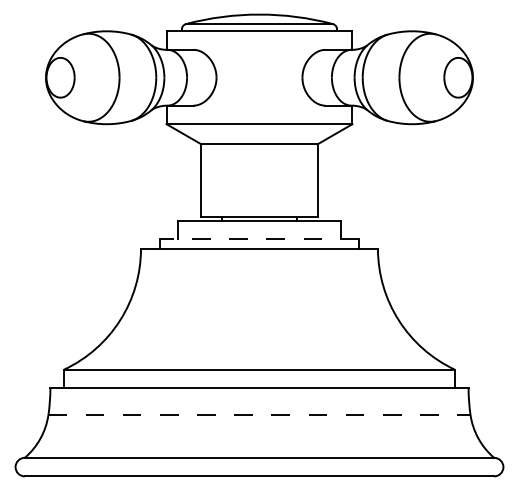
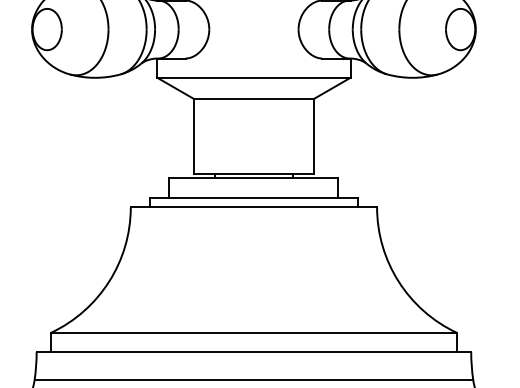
line: (259, 239) -> (253, 197), dashed -> solid
line: (259, 414) -> (253, 379), dashed -> solid

